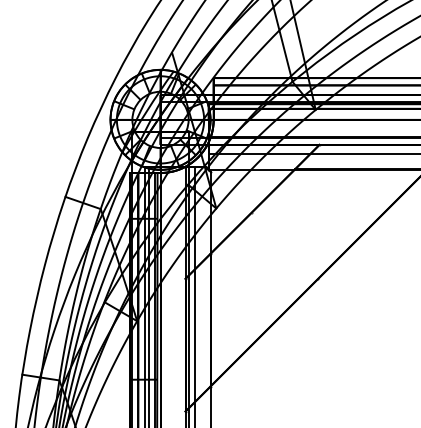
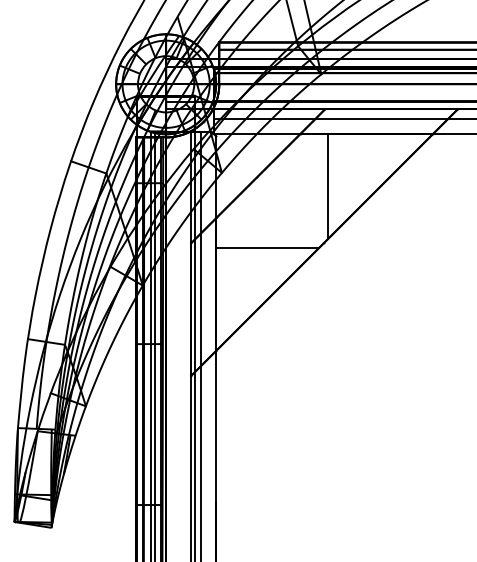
line: (322, 221) -> (328, 185), added
line: (261, 283) -> (267, 247), added

